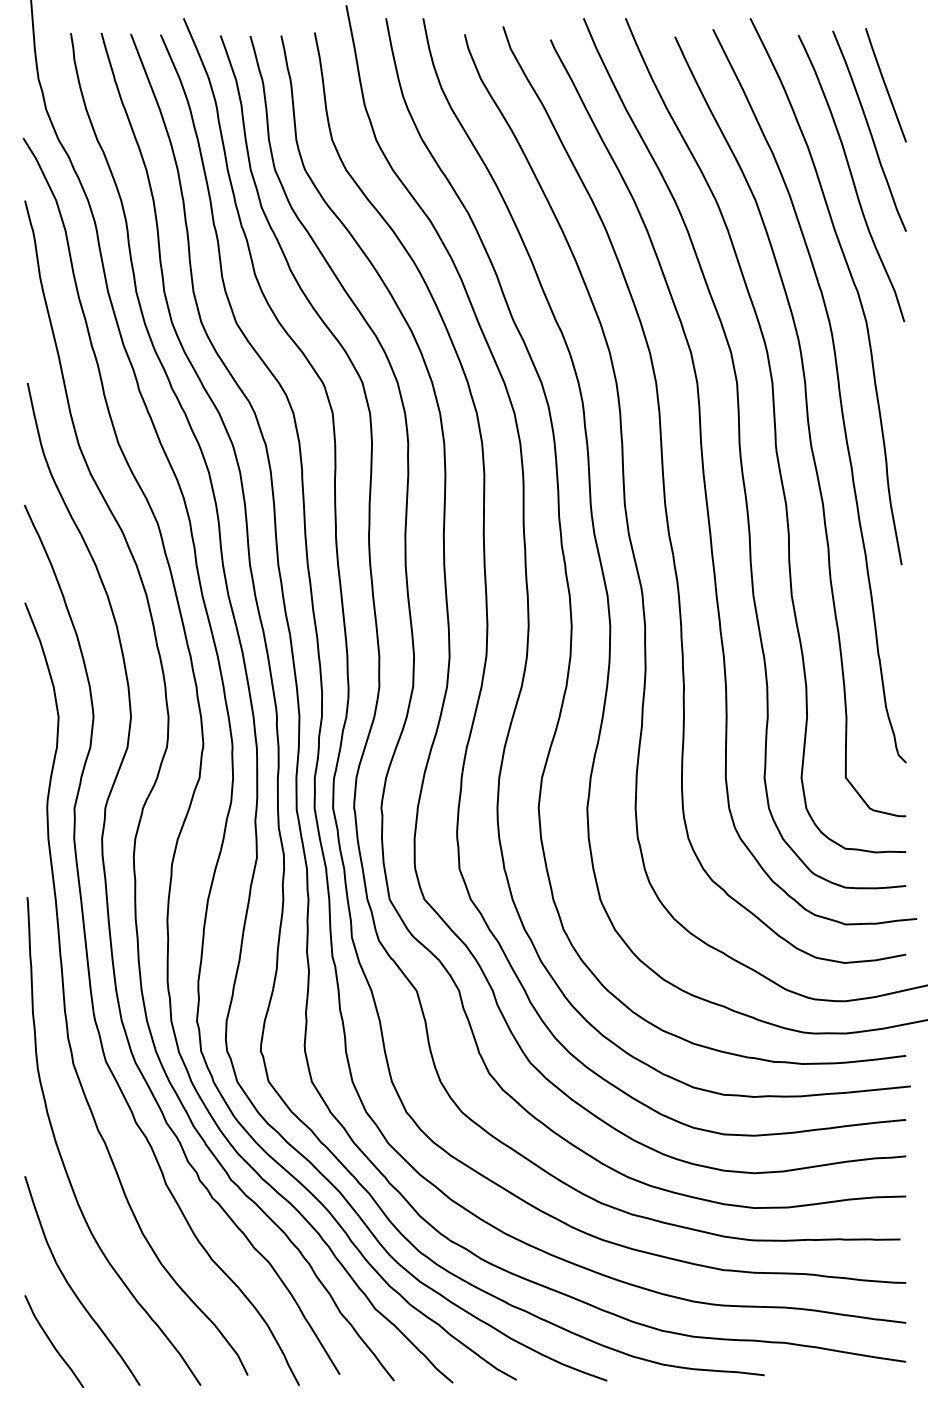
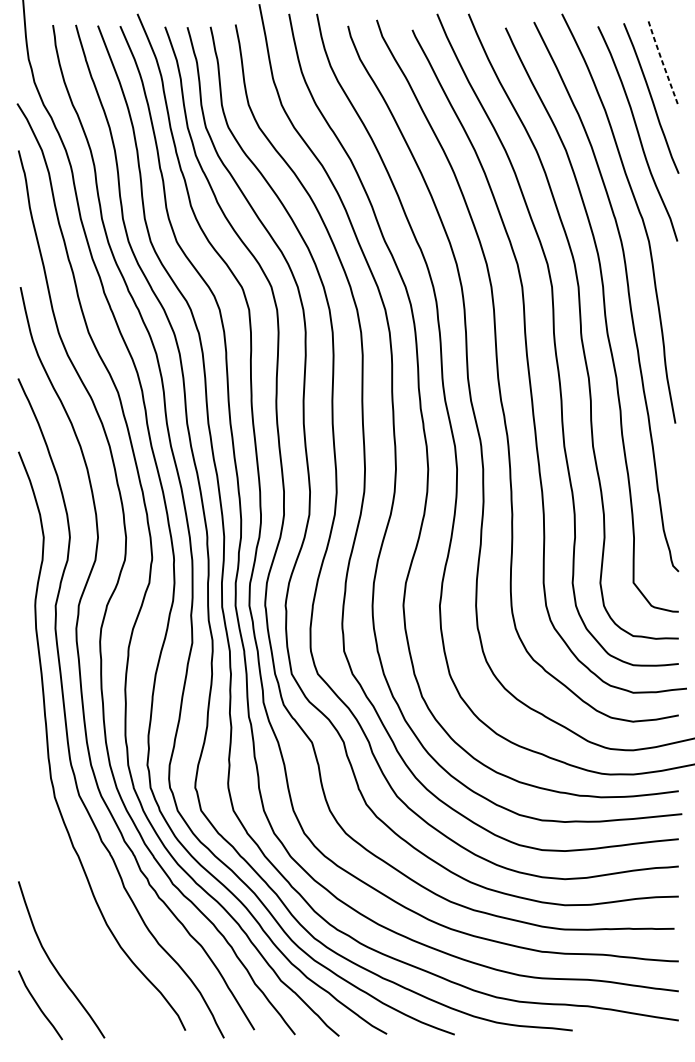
line: (885, 84) -> (663, 63), solid -> dashed
curve: (62, 1157) -> (46, 867), removed

